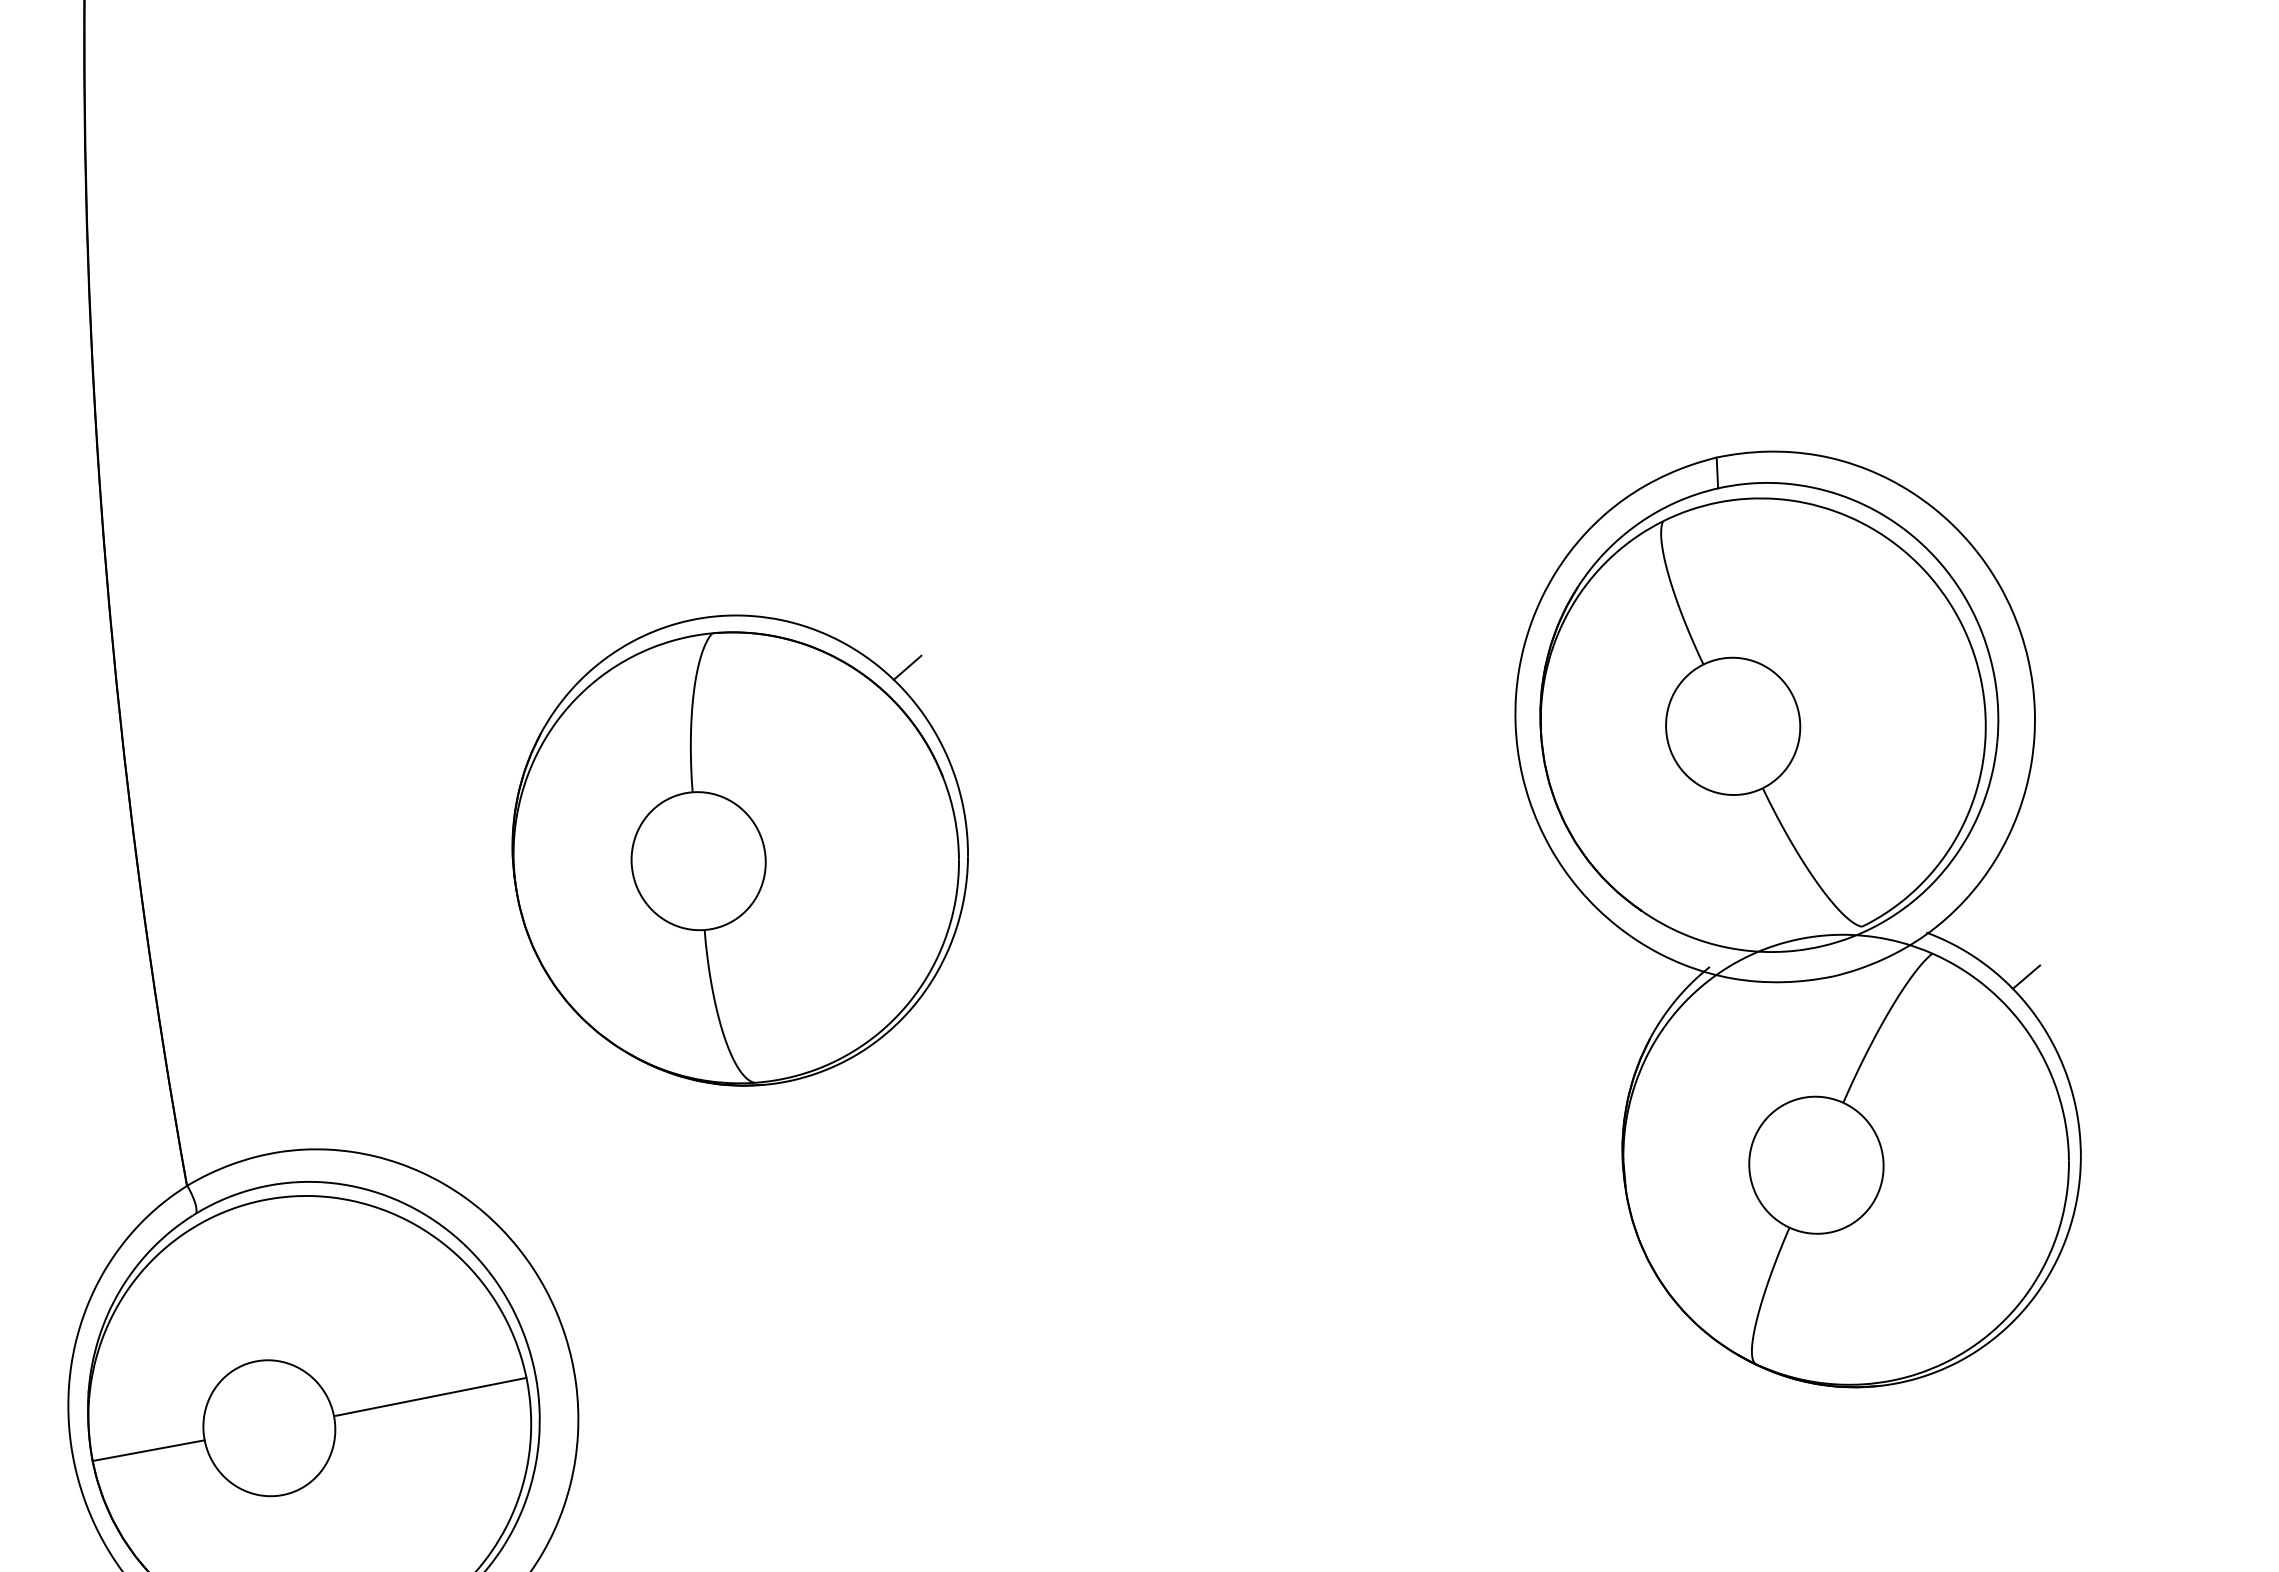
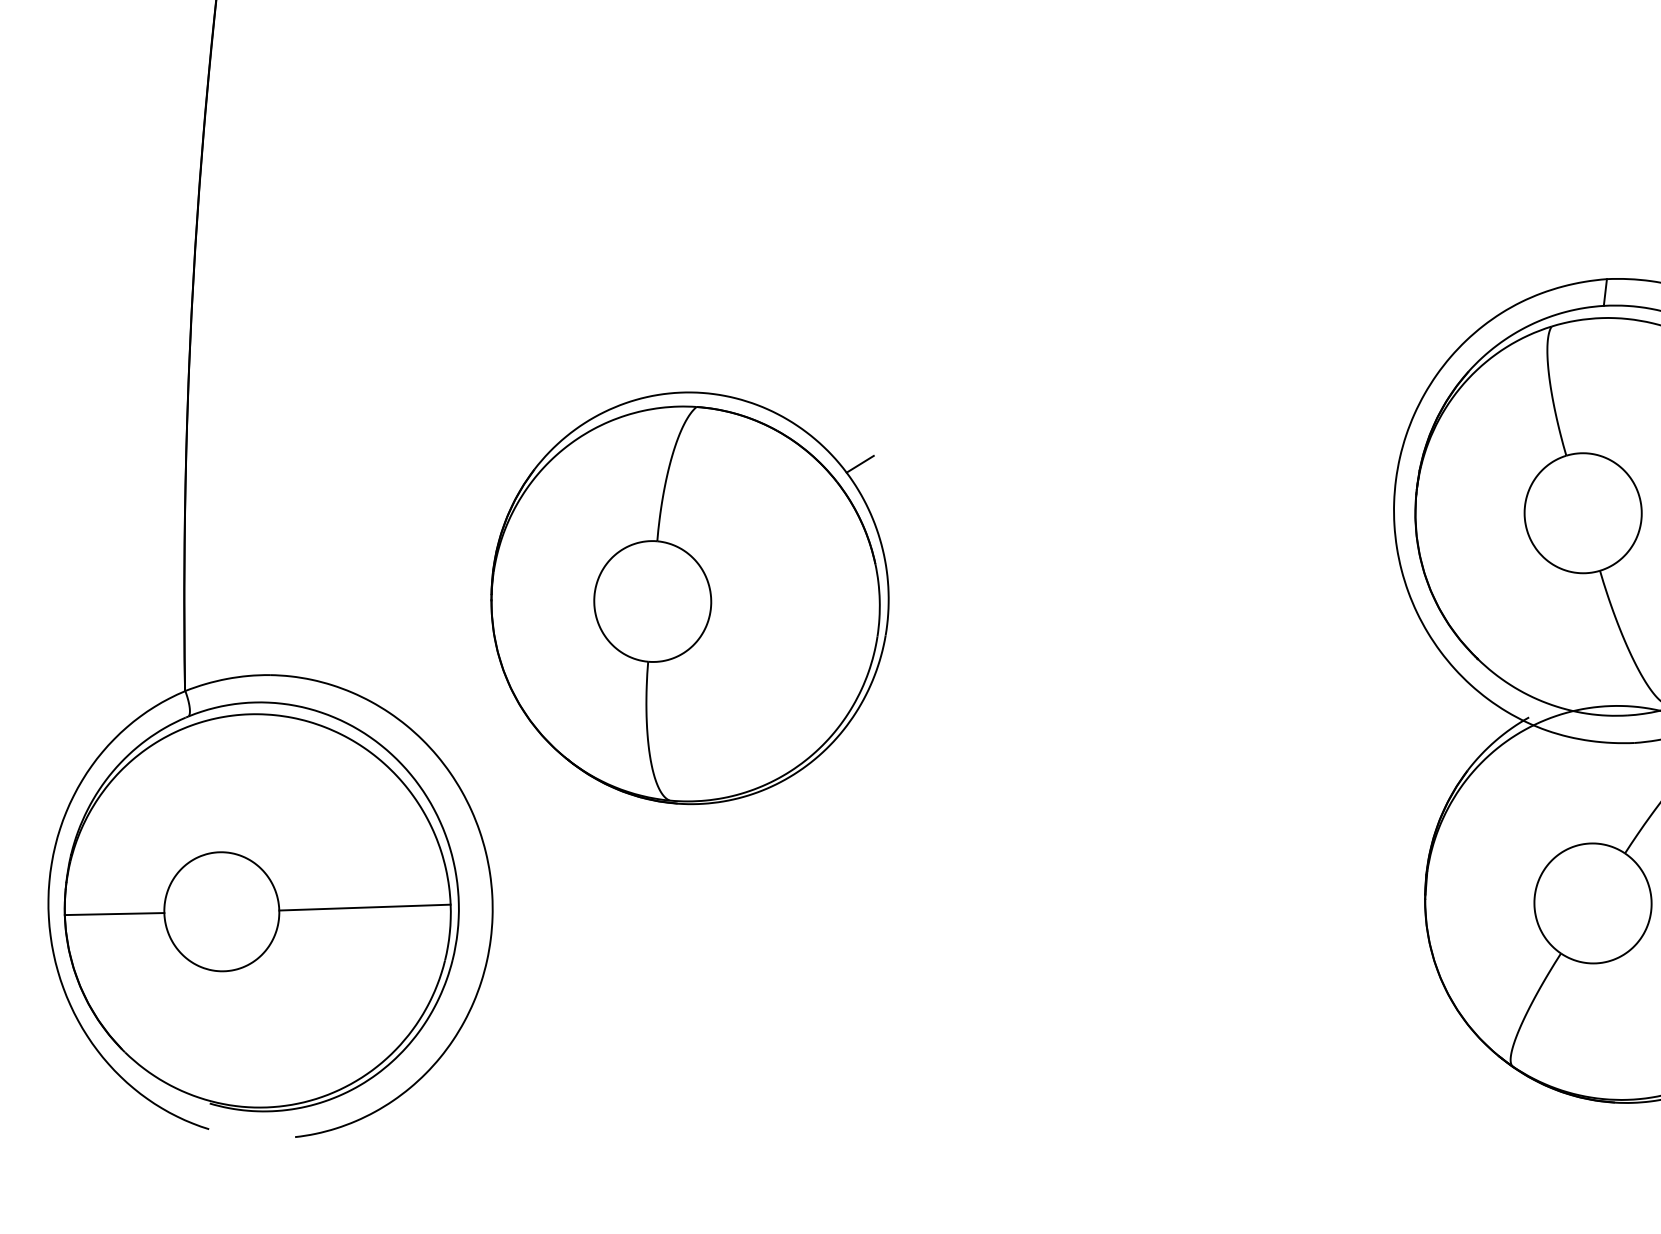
part: (739, 850) -> (689, 598), moved

